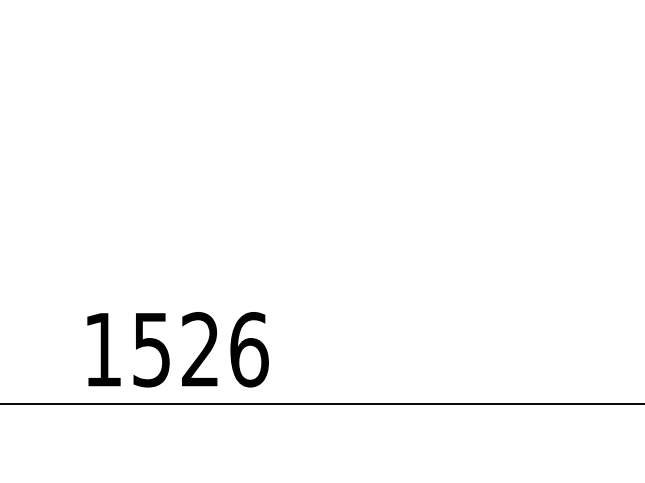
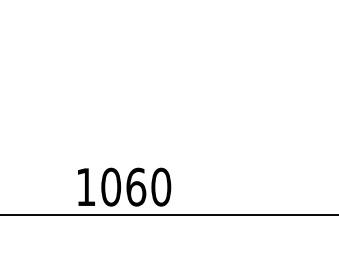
text: (201, 348) -> (136, 186), 1526 -> 1060

